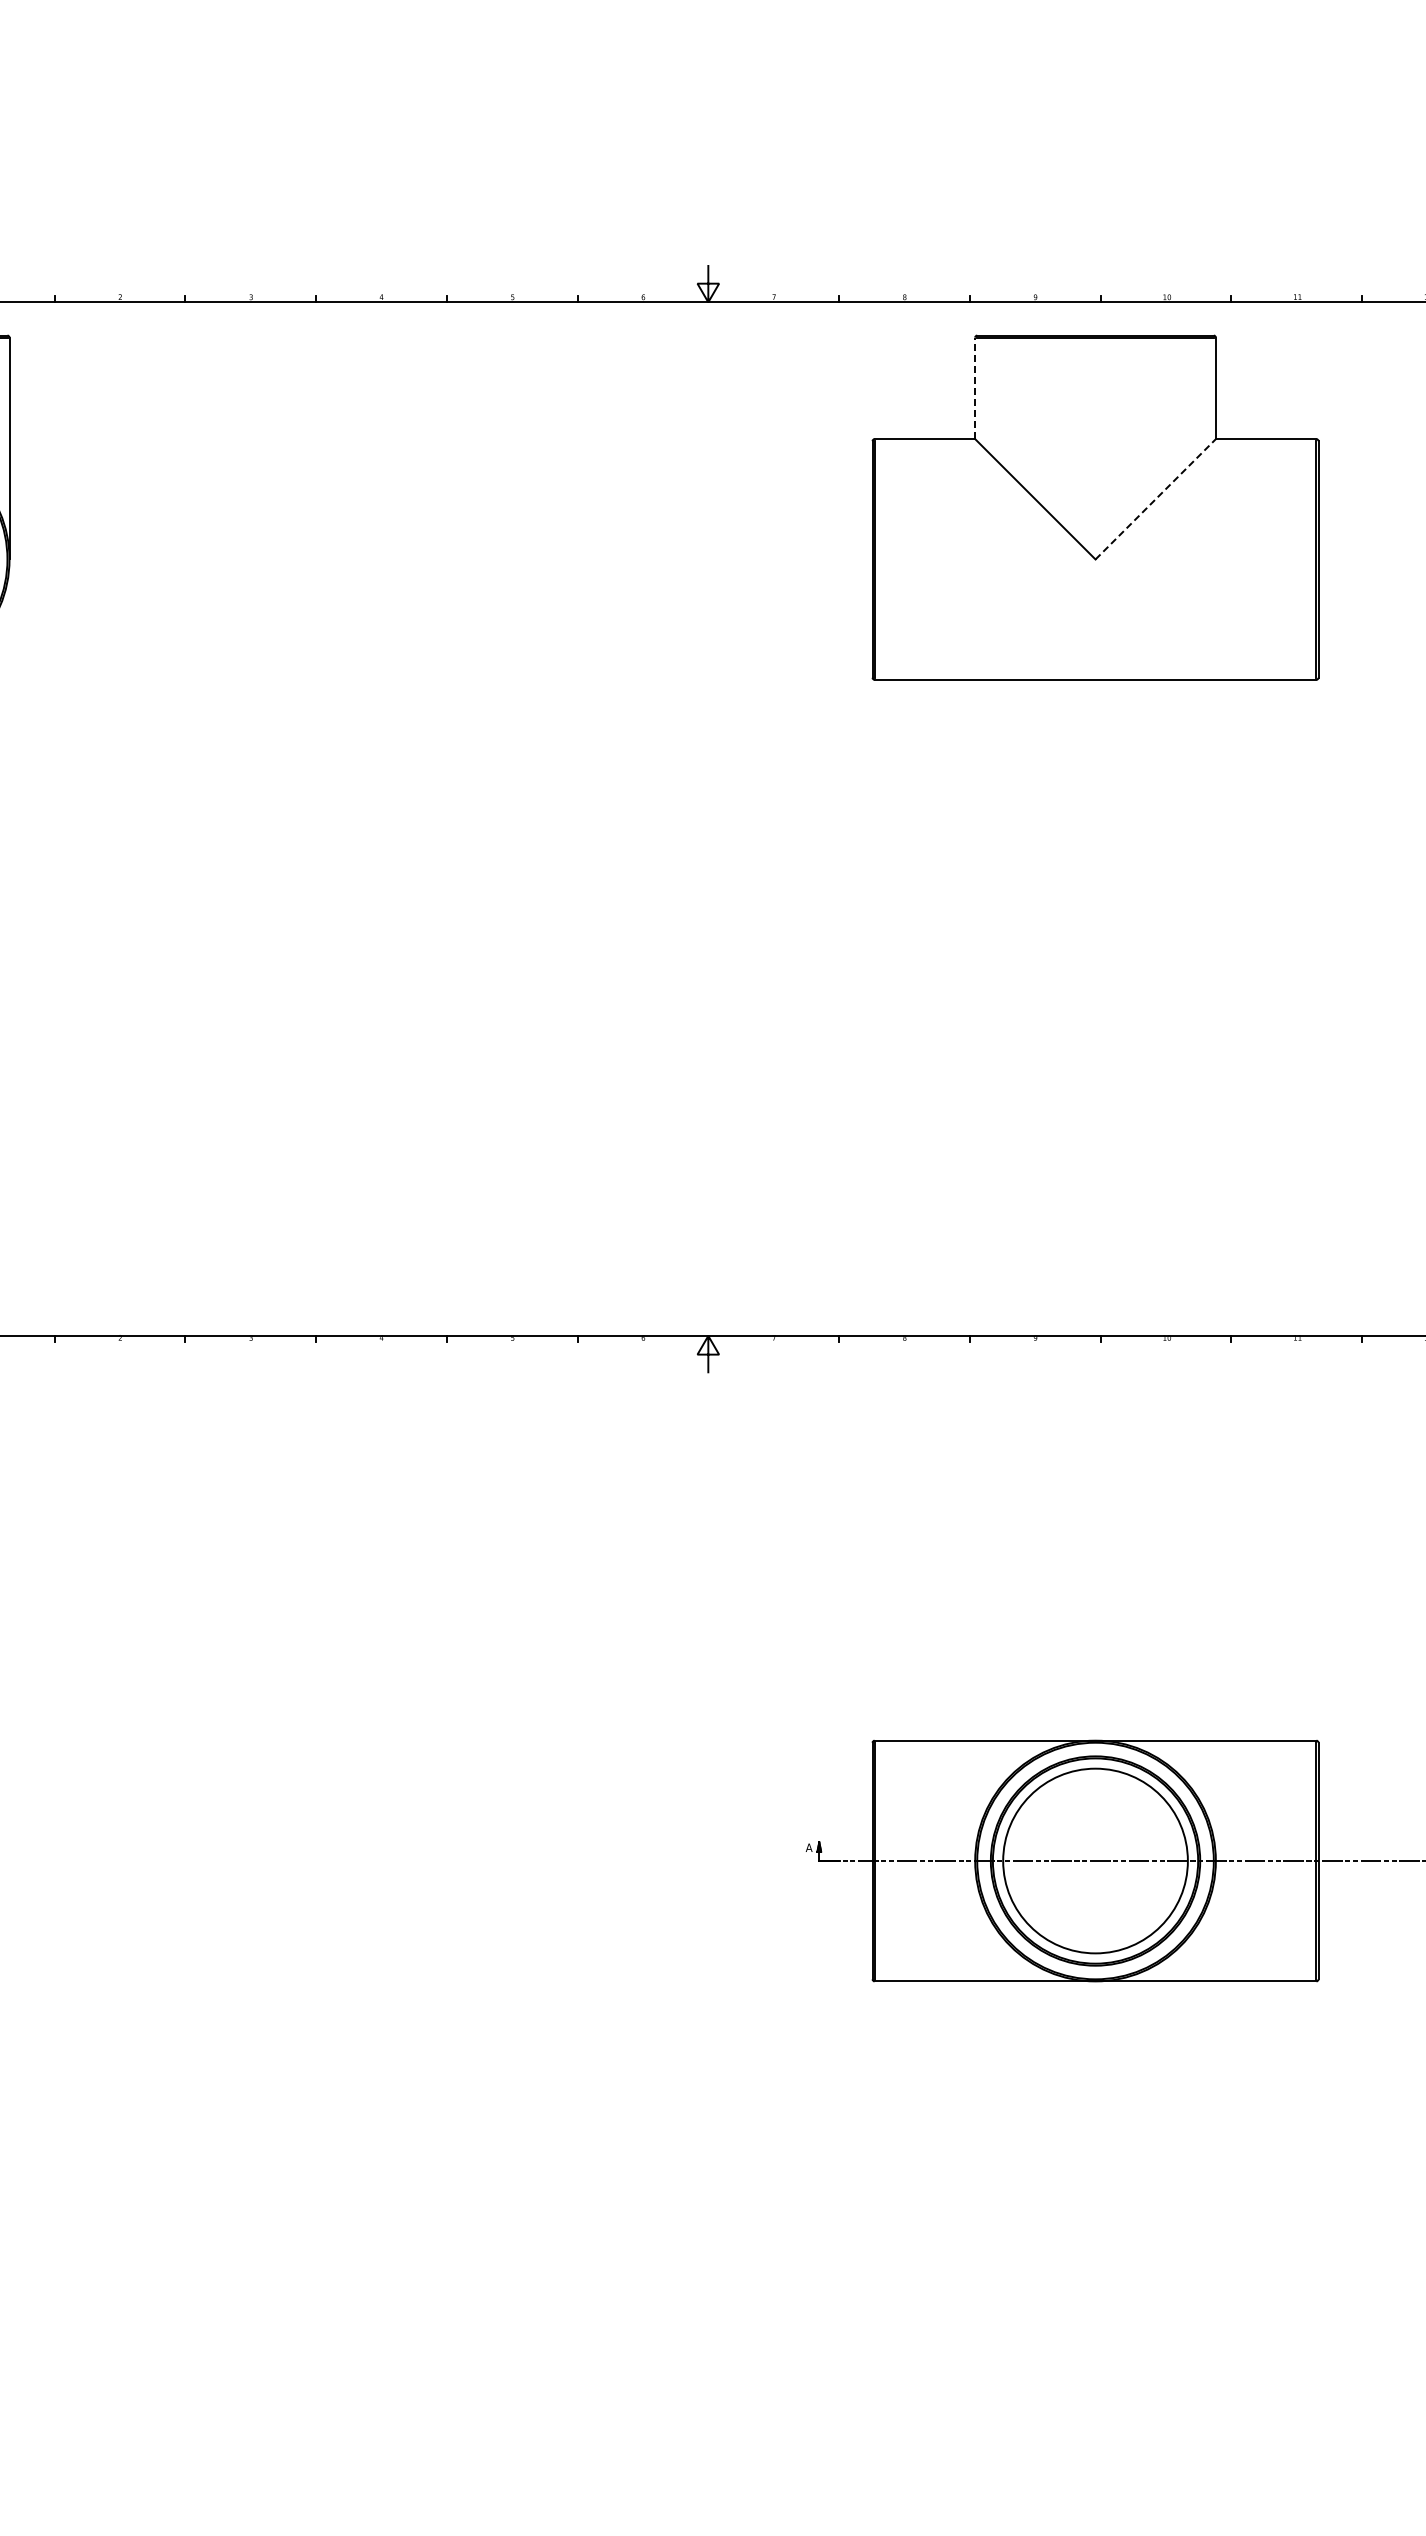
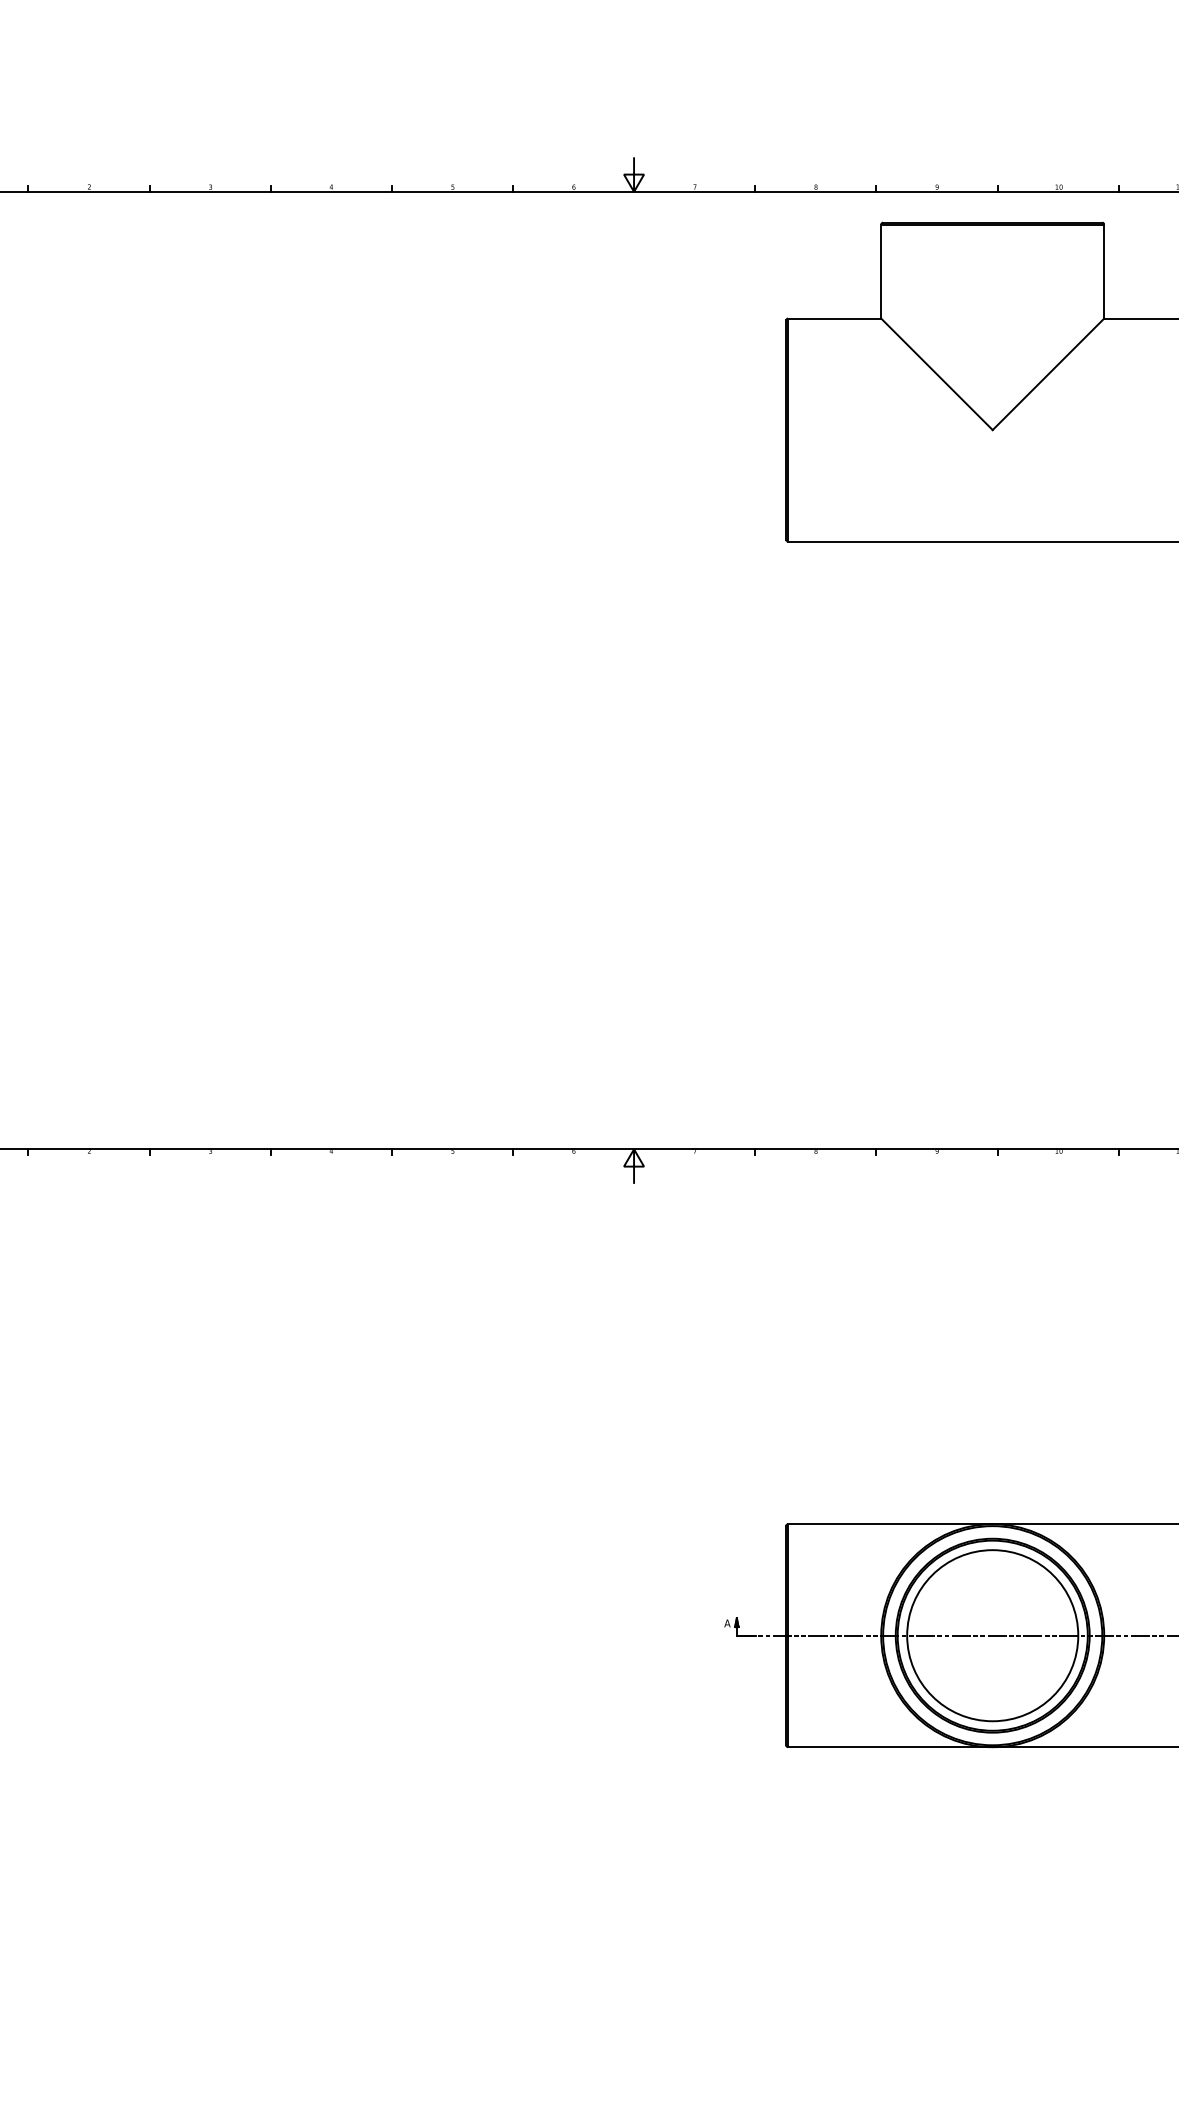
line: (975, 388) -> (881, 271), dashed -> solid
line: (1156, 498) -> (1049, 373), dashed -> solid

